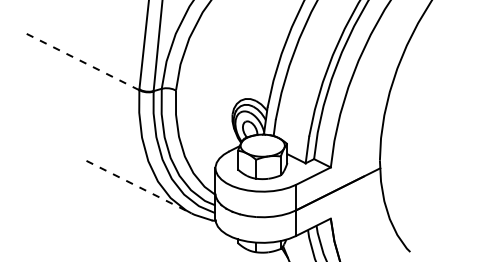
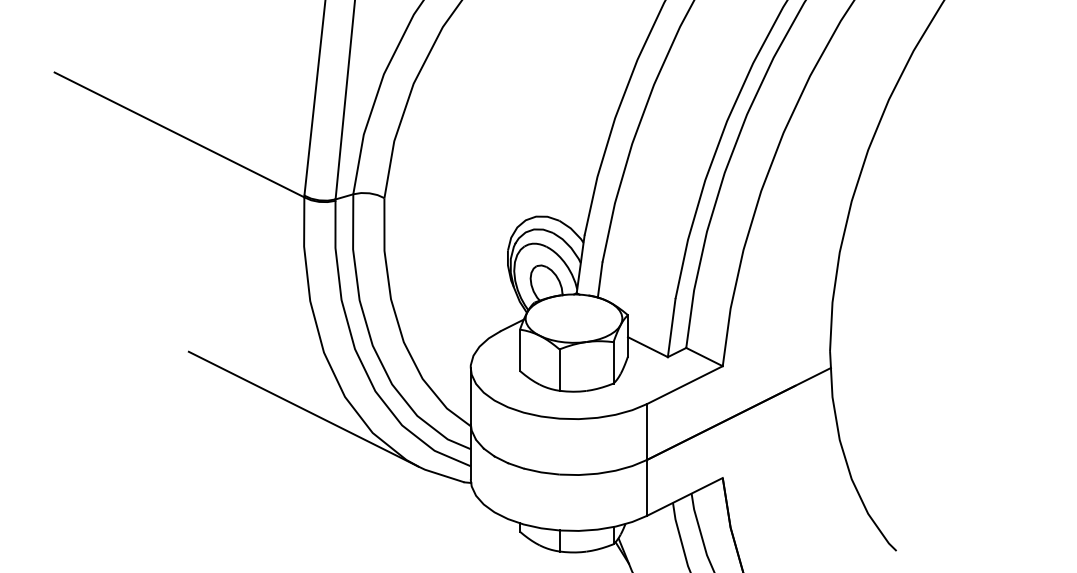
line: (82, 61) -> (180, 134), dashed -> solid
line: (139, 187) -> (304, 409), dashed -> solid

